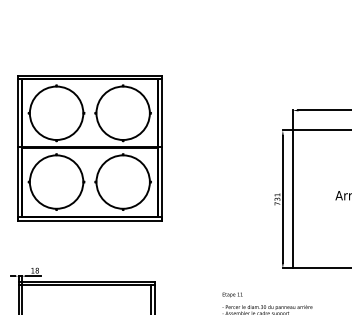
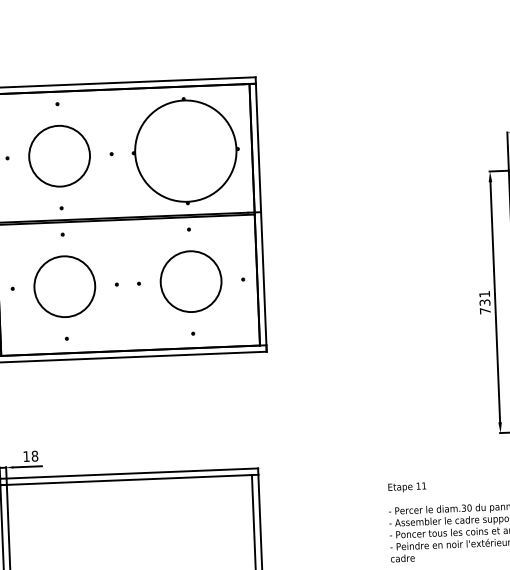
circle: (56, 112) -> (59, 154), size x0.6
circle: (56, 181) -> (64, 285), size x0.6
circle: (122, 181) -> (189, 280), size x0.6

